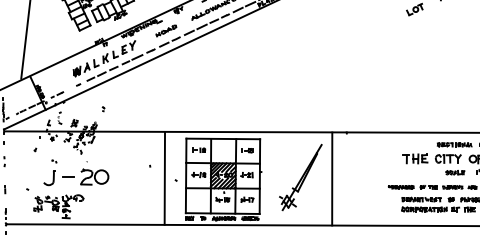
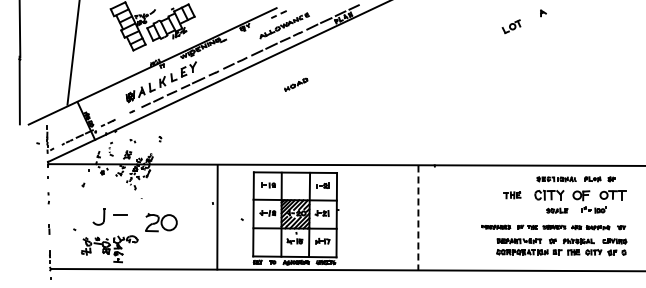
part: (166, 30) -> (296, 84), moved
part: (415, 159) -> (512, 195), size x0.6
part: (54, 161) -> (132, 141), moved
part: (94, 176) -> (161, 222), moved
part: (300, 176) -> (382, 215), removed
line: (164, 178) -> (217, 217), moved
line: (332, 179) -> (418, 218), solid -> dashed

